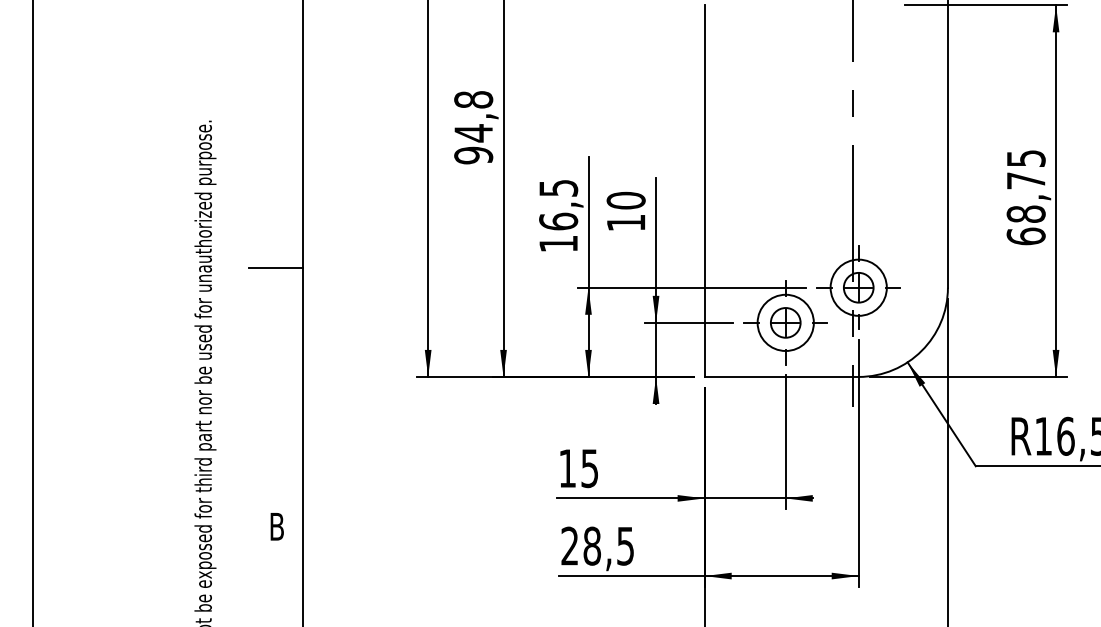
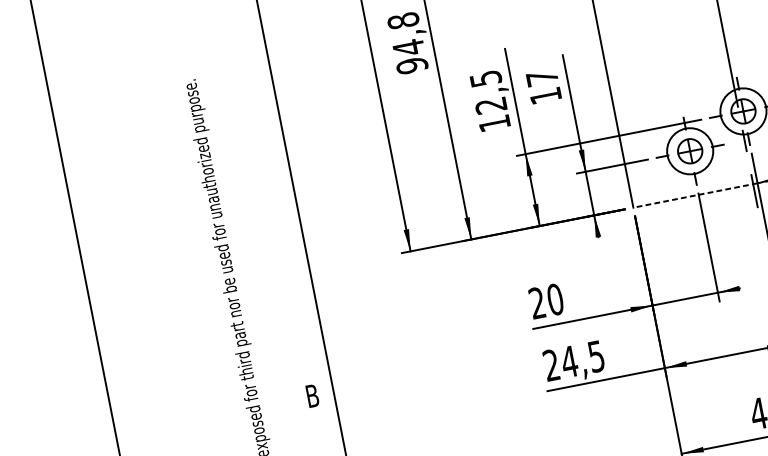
text: (625, 200) -> (541, 77), 10 -> 17
text: (558, 221) -> (491, 105), 16,5 -> 12,5
line: (276, 267) -> (271, 187), removed
line: (781, 376) -> (695, 195), solid -> dashed
text: (578, 468) -> (546, 301), 15 -> 20
text: (592, 545) -> (569, 361), 28,5 -> 24,5

